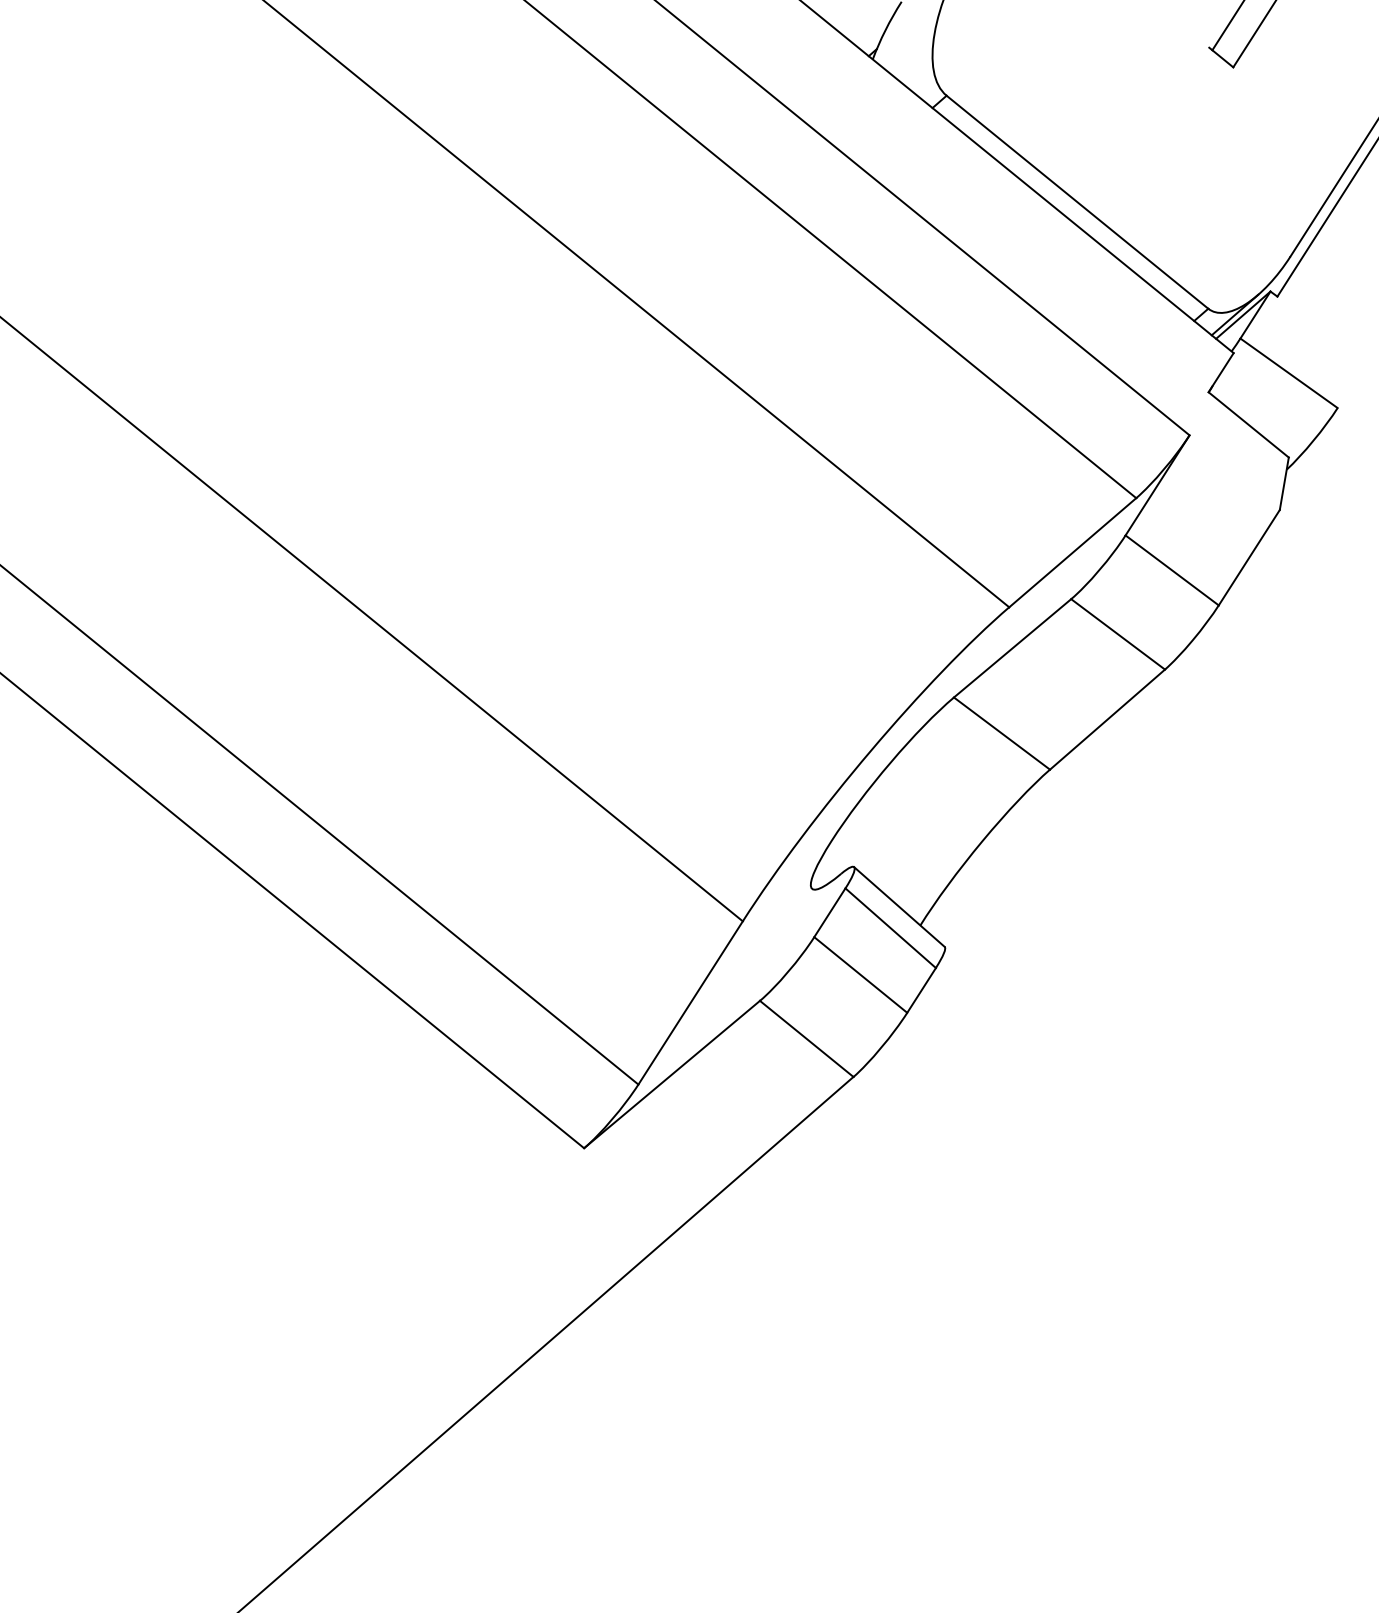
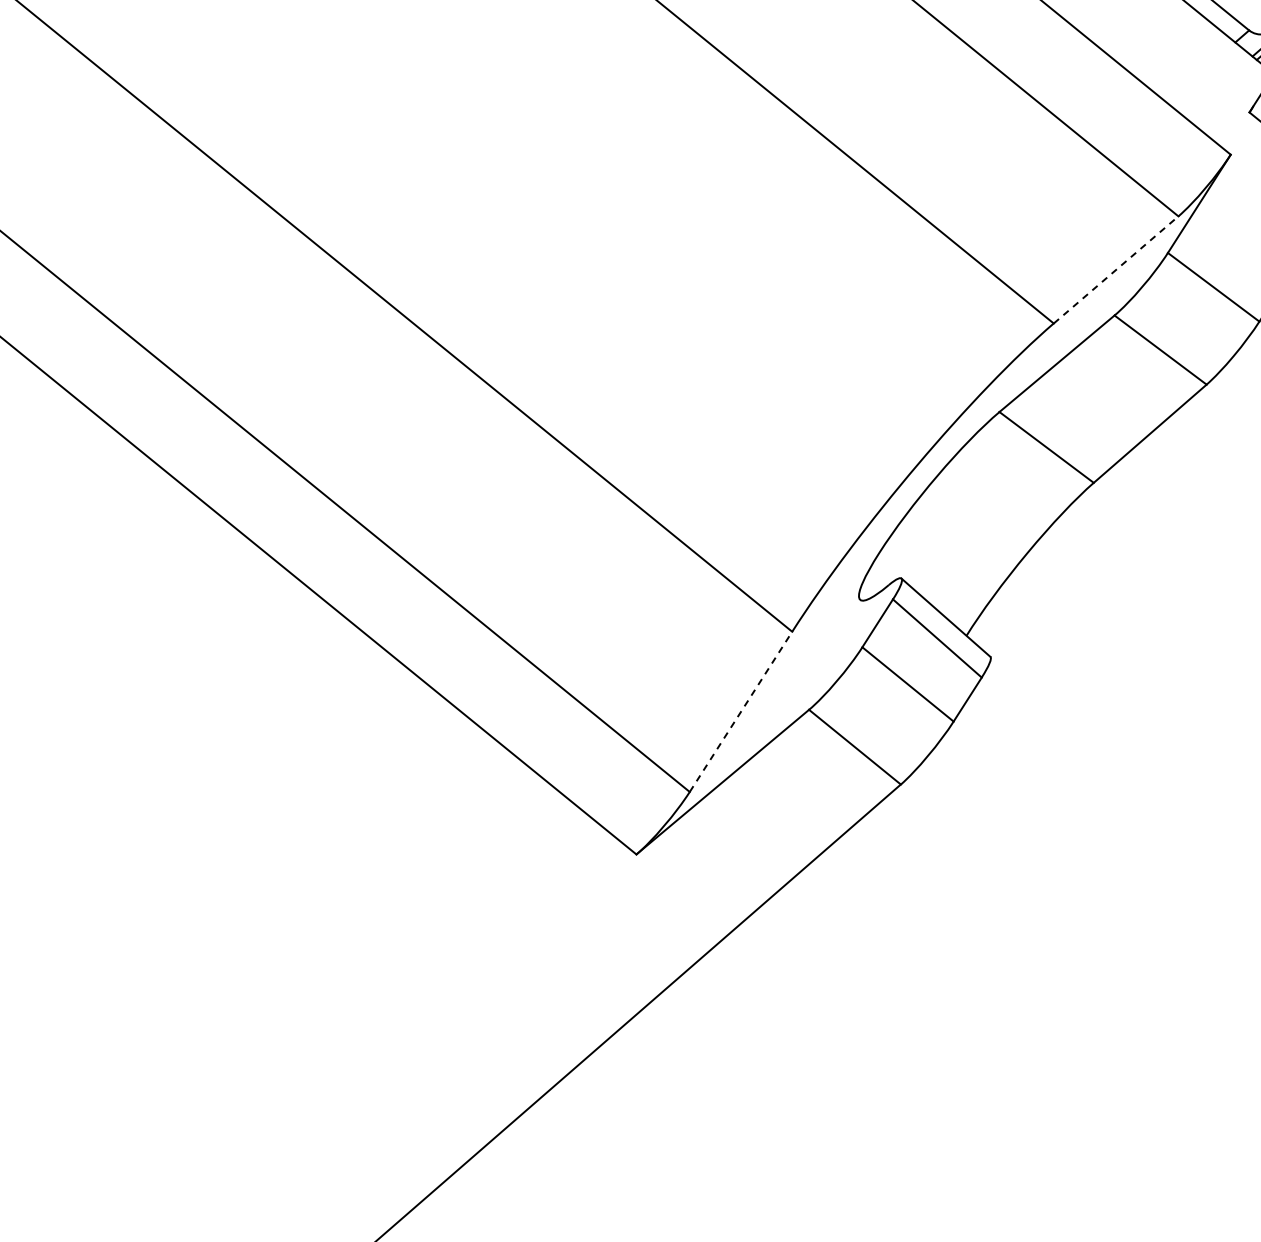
line: (1072, 552) -> (1115, 269), solid -> dashed
line: (690, 1002) -> (740, 711), solid -> dashed

